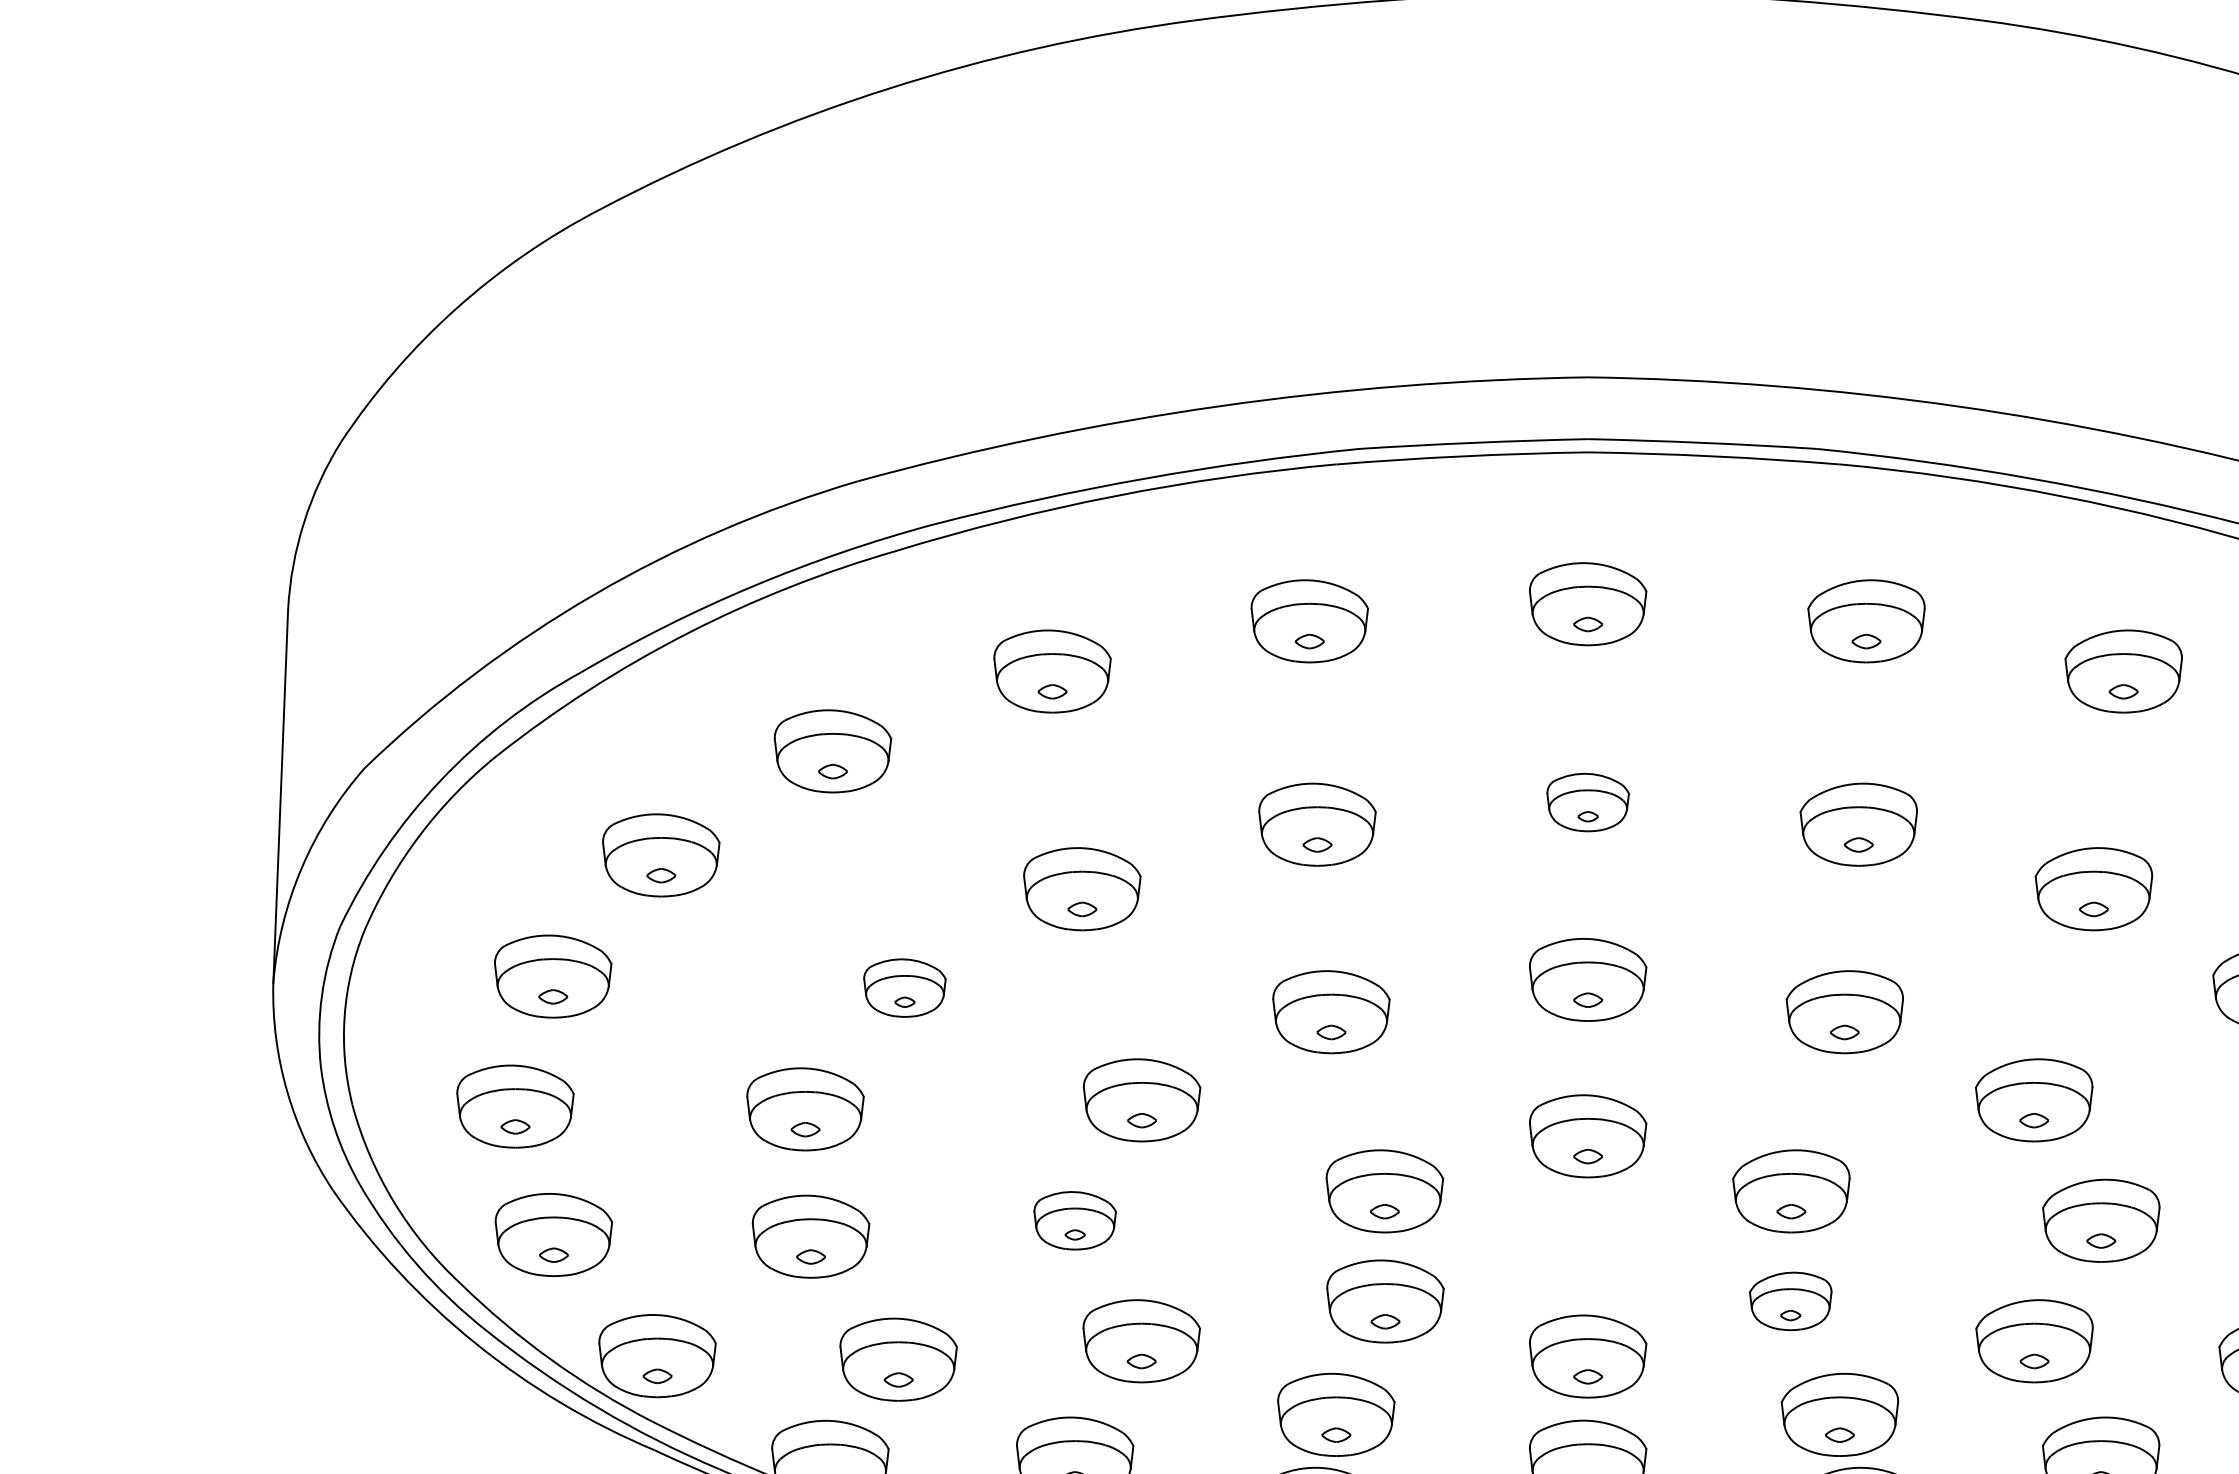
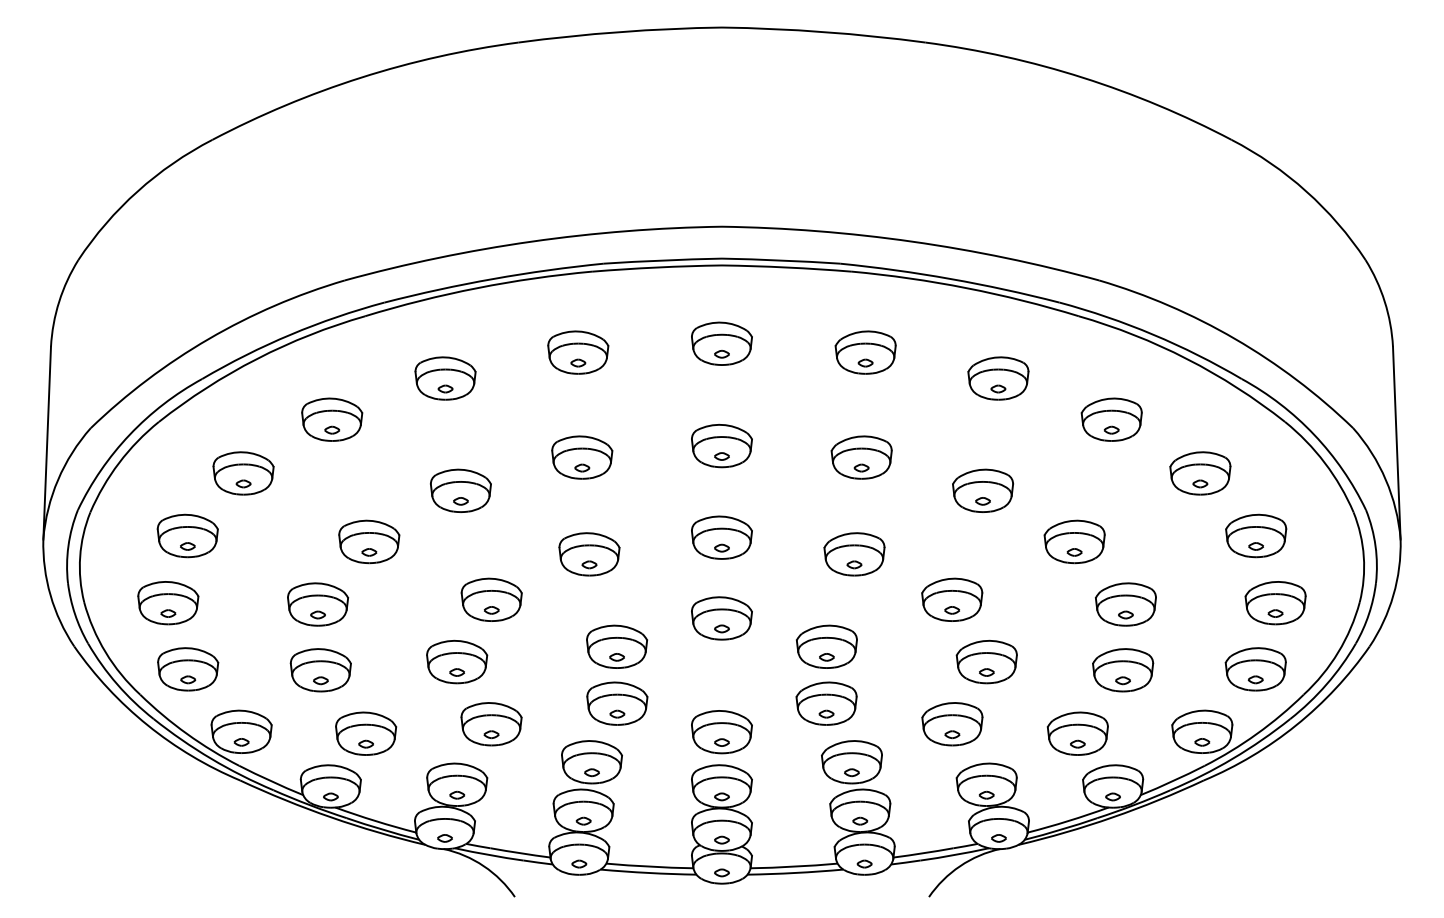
part: (1587, 803) -> (721, 446), size x1.43
part: (905, 987) -> (369, 541), size x1.43
part: (1075, 1219) -> (457, 661), size x1.43
part: (1790, 1301) -> (826, 703), size x1.43

